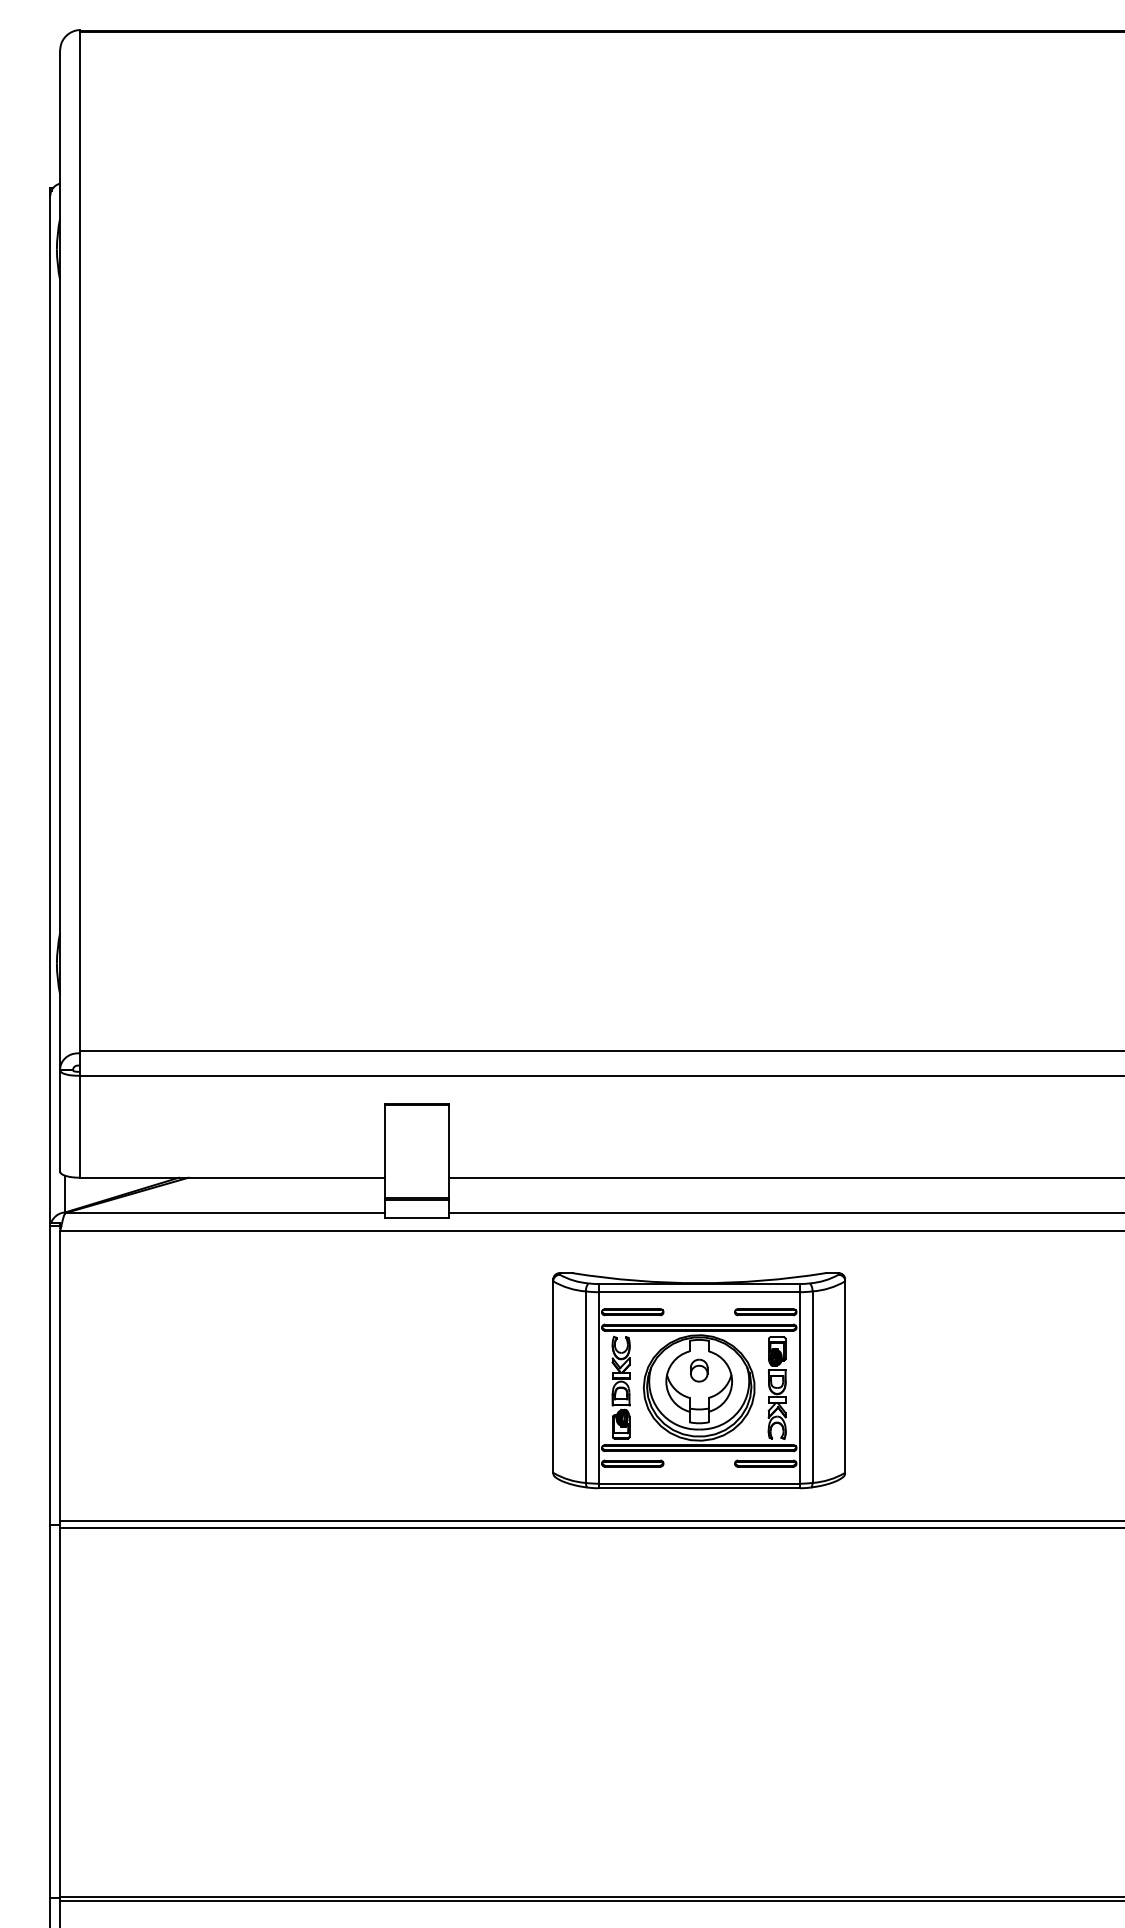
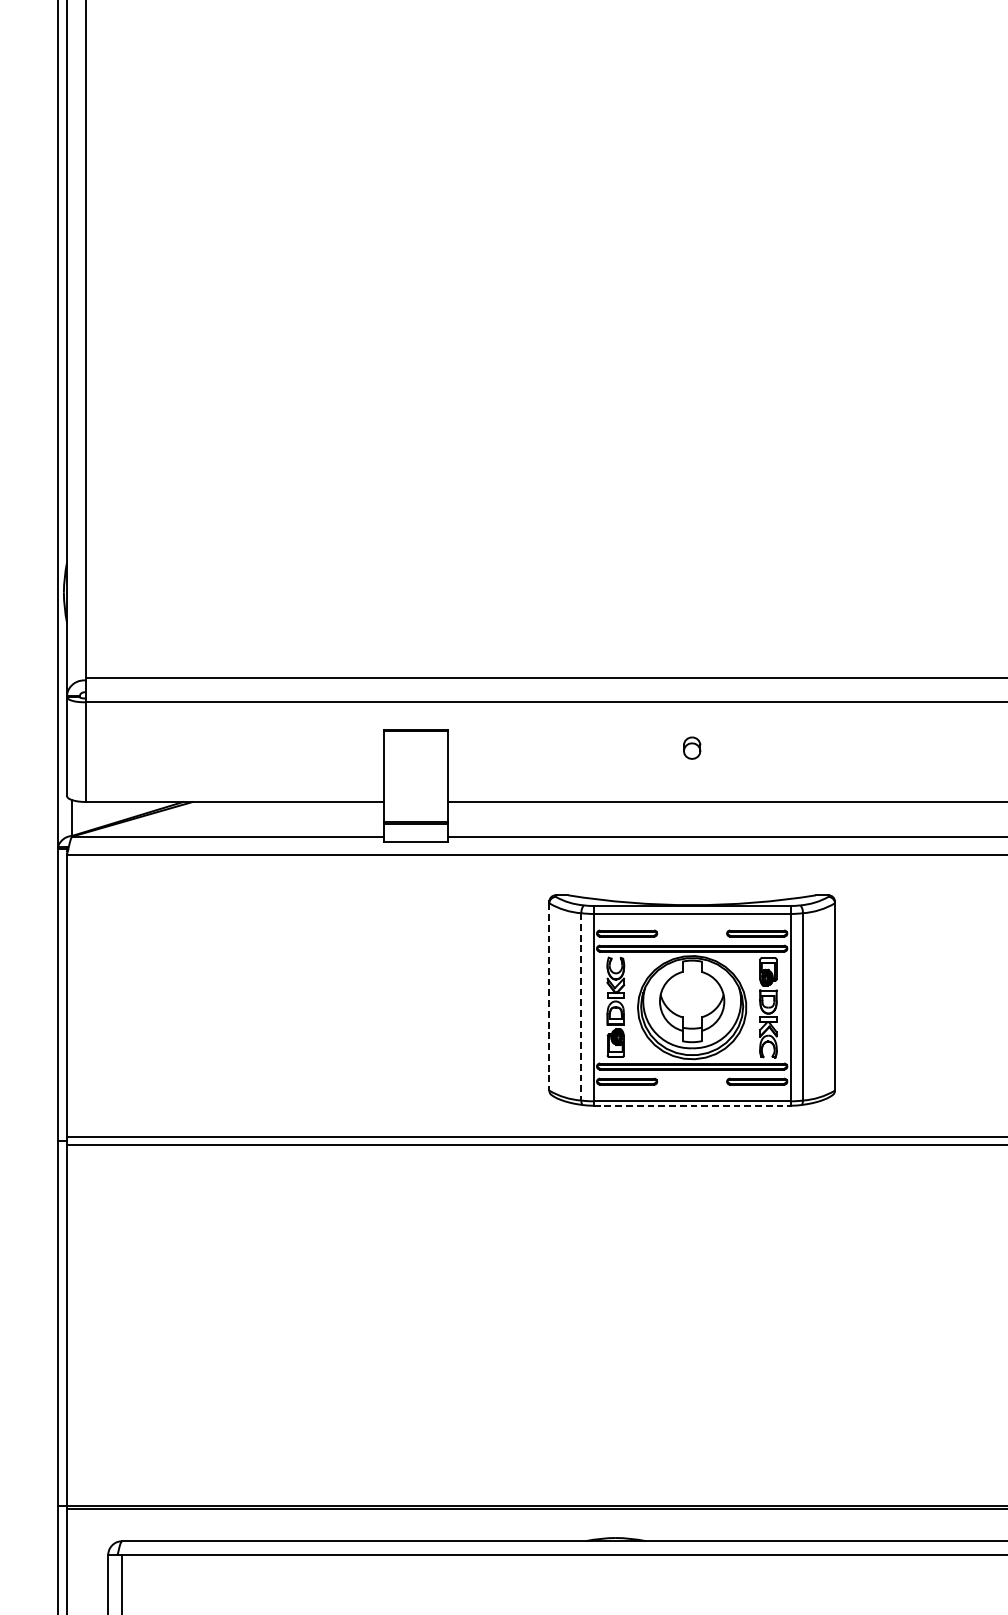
part: (699, 1370) -> (692, 748), moved
line: (553, 1377) -> (549, 997), solid -> dashed
line: (585, 1387) -> (580, 1007), solid -> dashed
line: (699, 1488) -> (692, 1105), solid -> dashed

